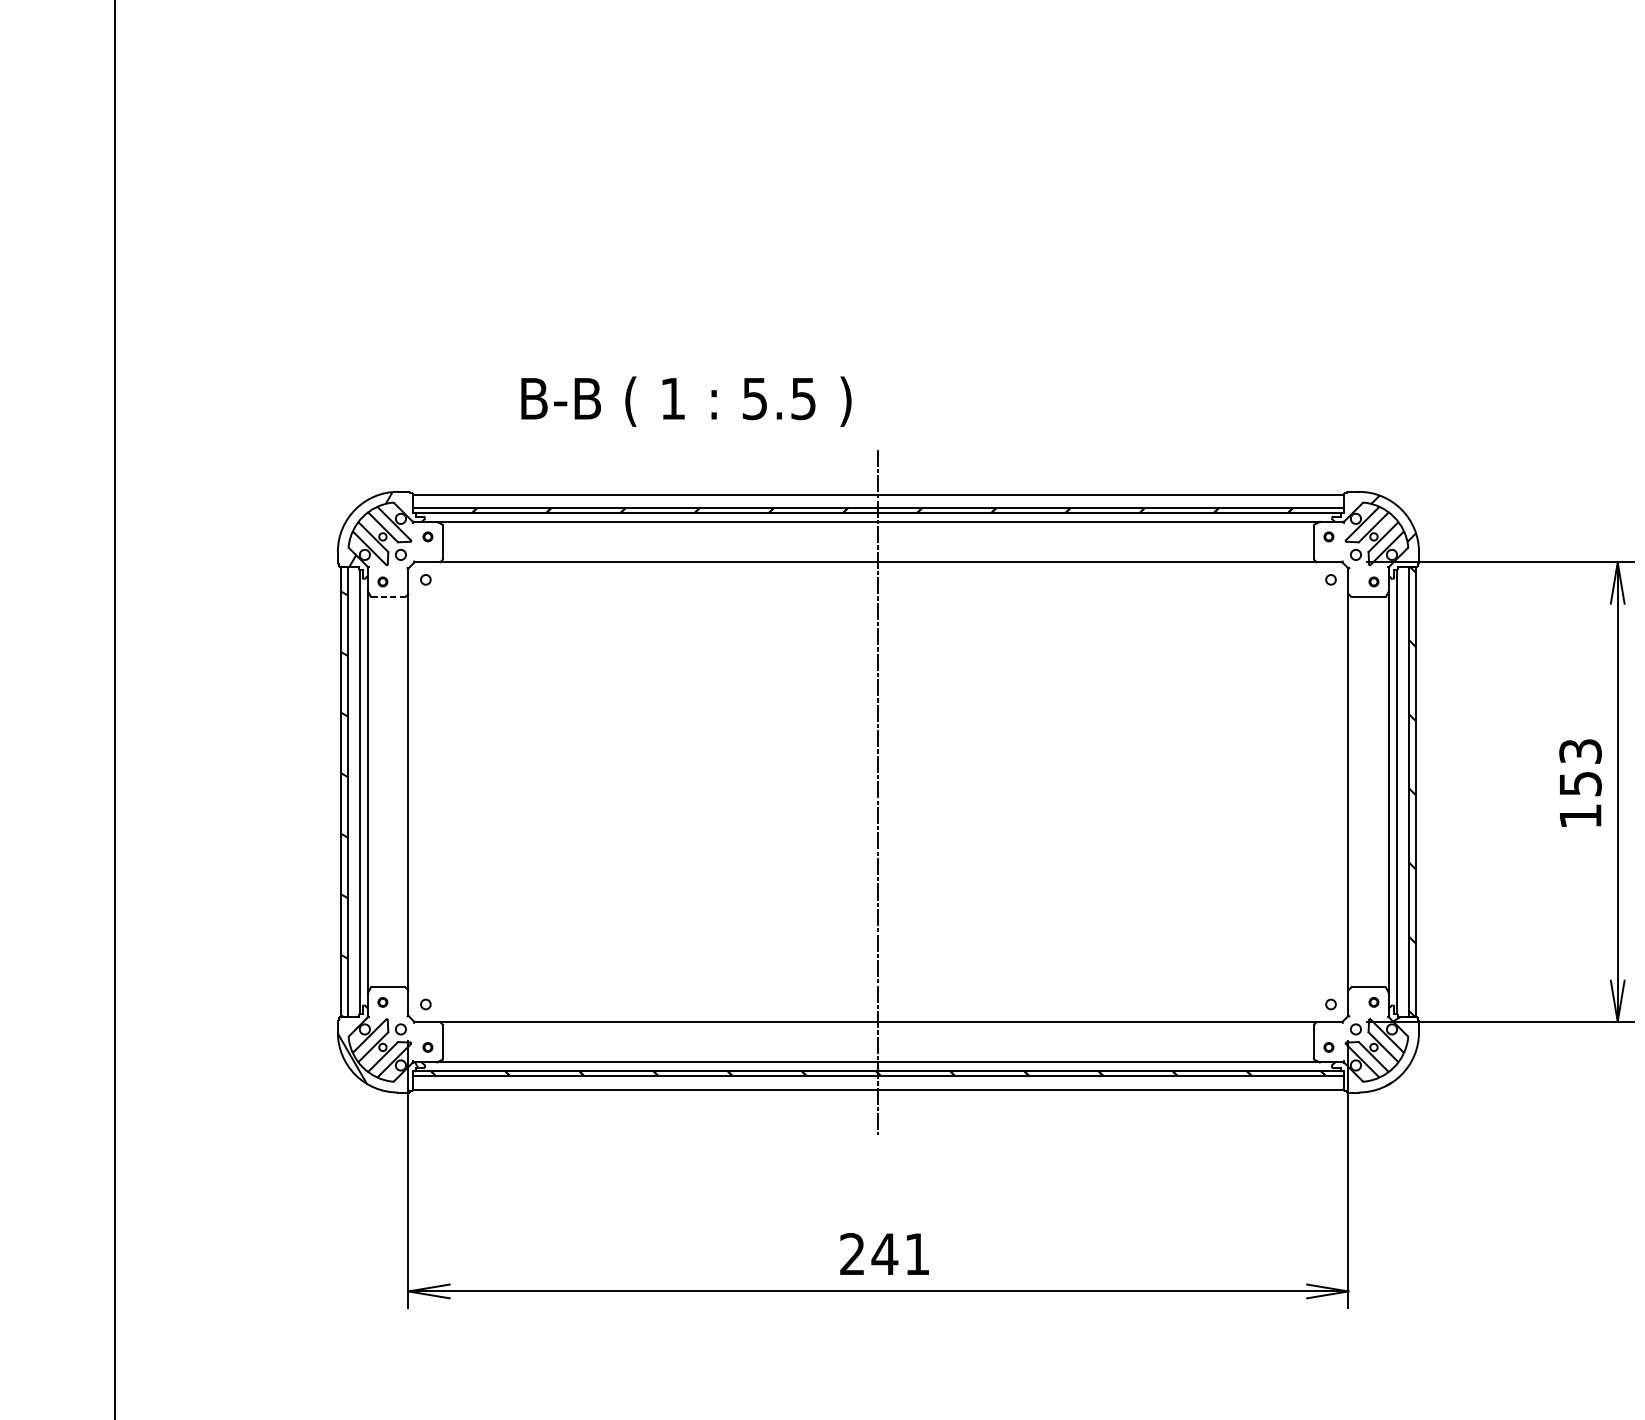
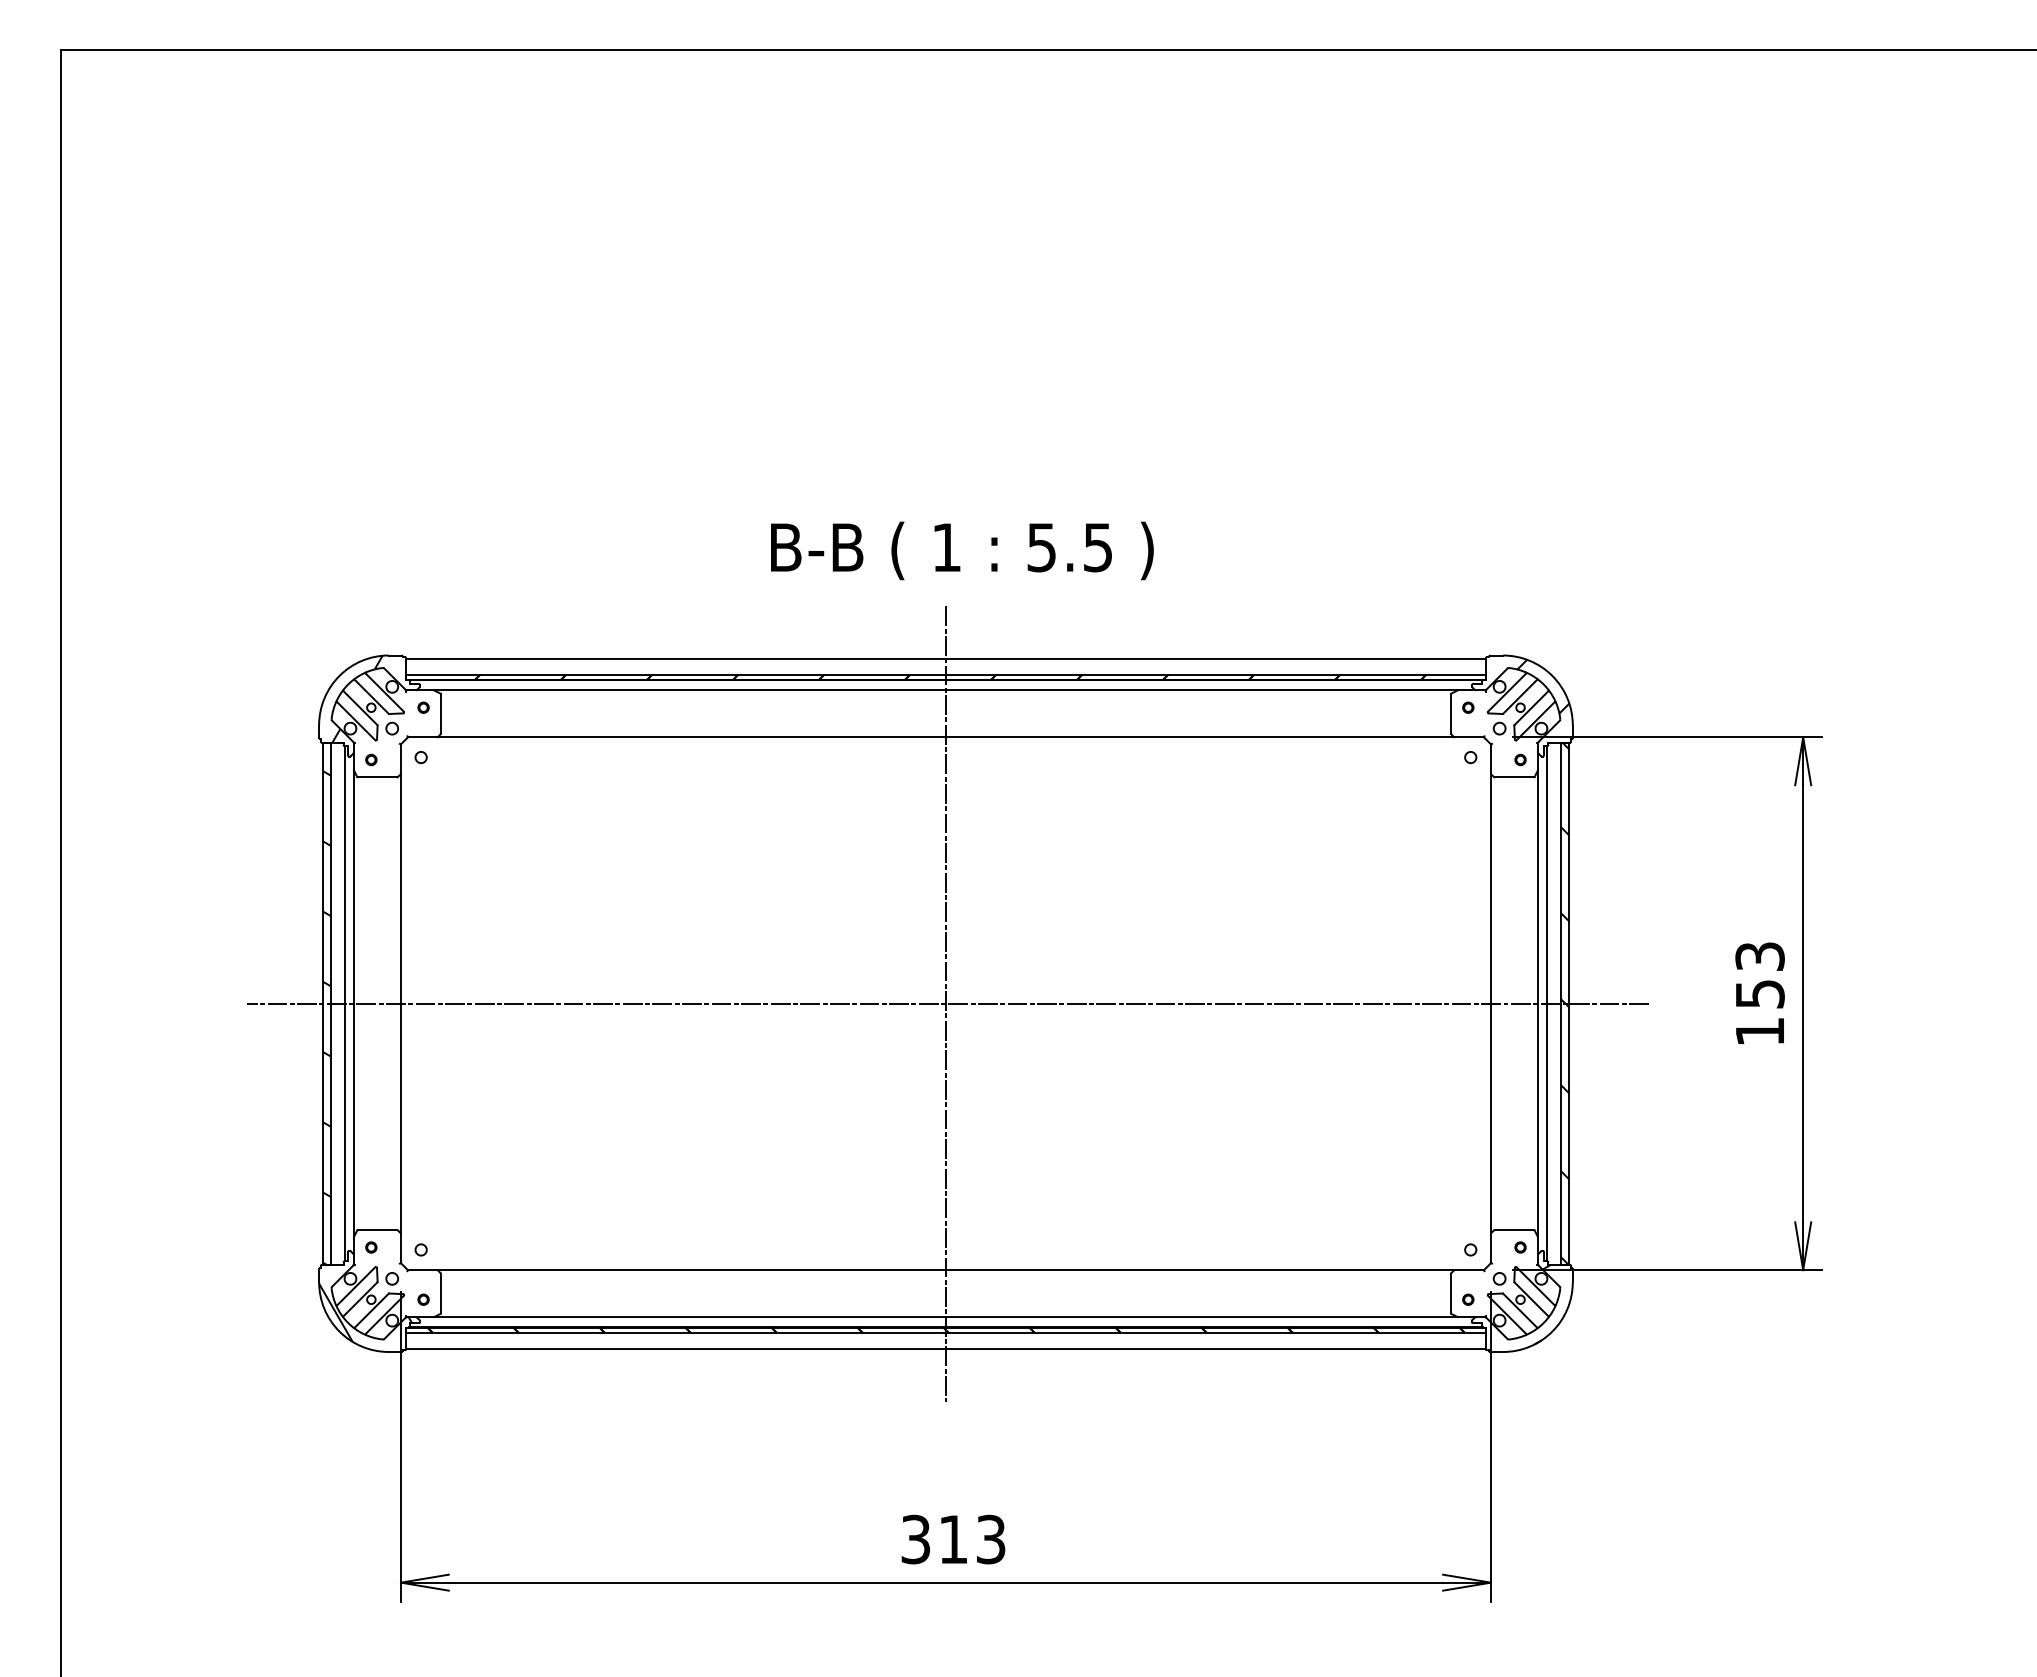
text: (686, 401) -> (962, 550), moved
line: (389, 597) -> (378, 777), dashed -> solid
line: (880, 791) -> (948, 1003), added
text: (884, 1254) -> (953, 1539), 241 -> 313

